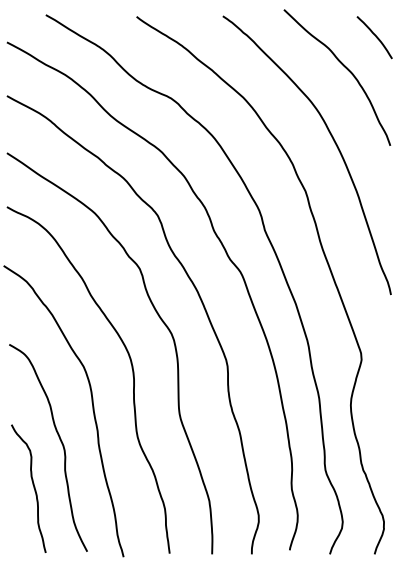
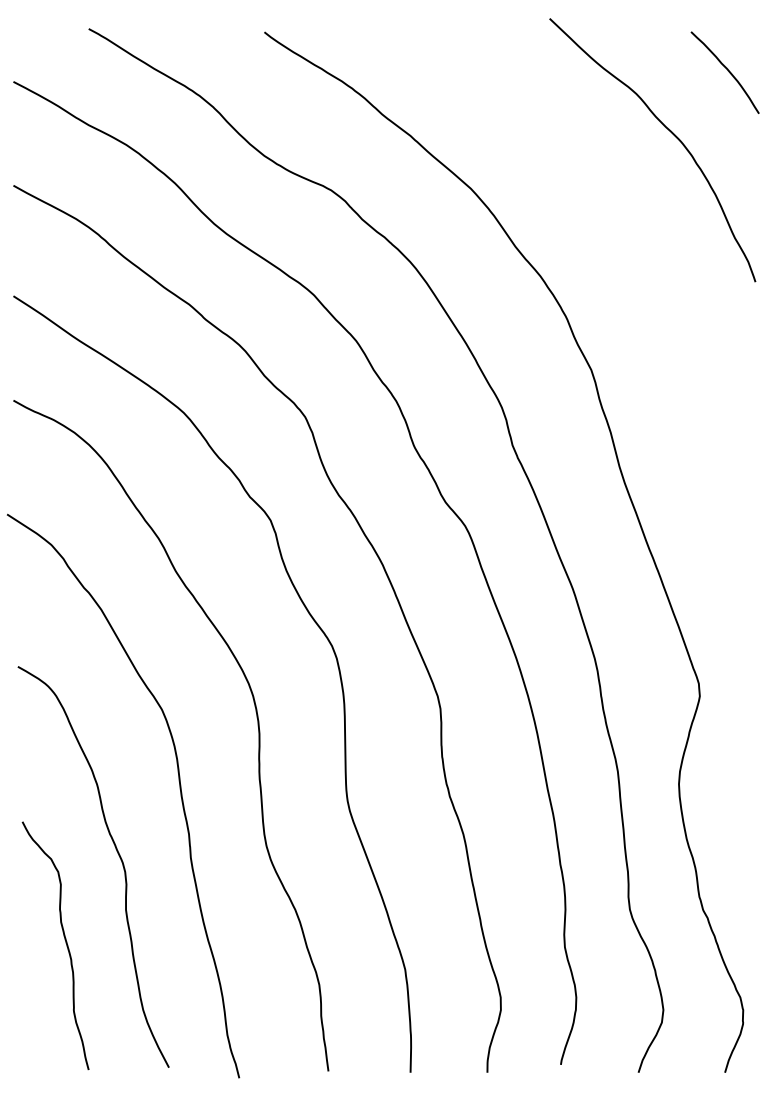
curve: (333, 141) -> (645, 273), removed

